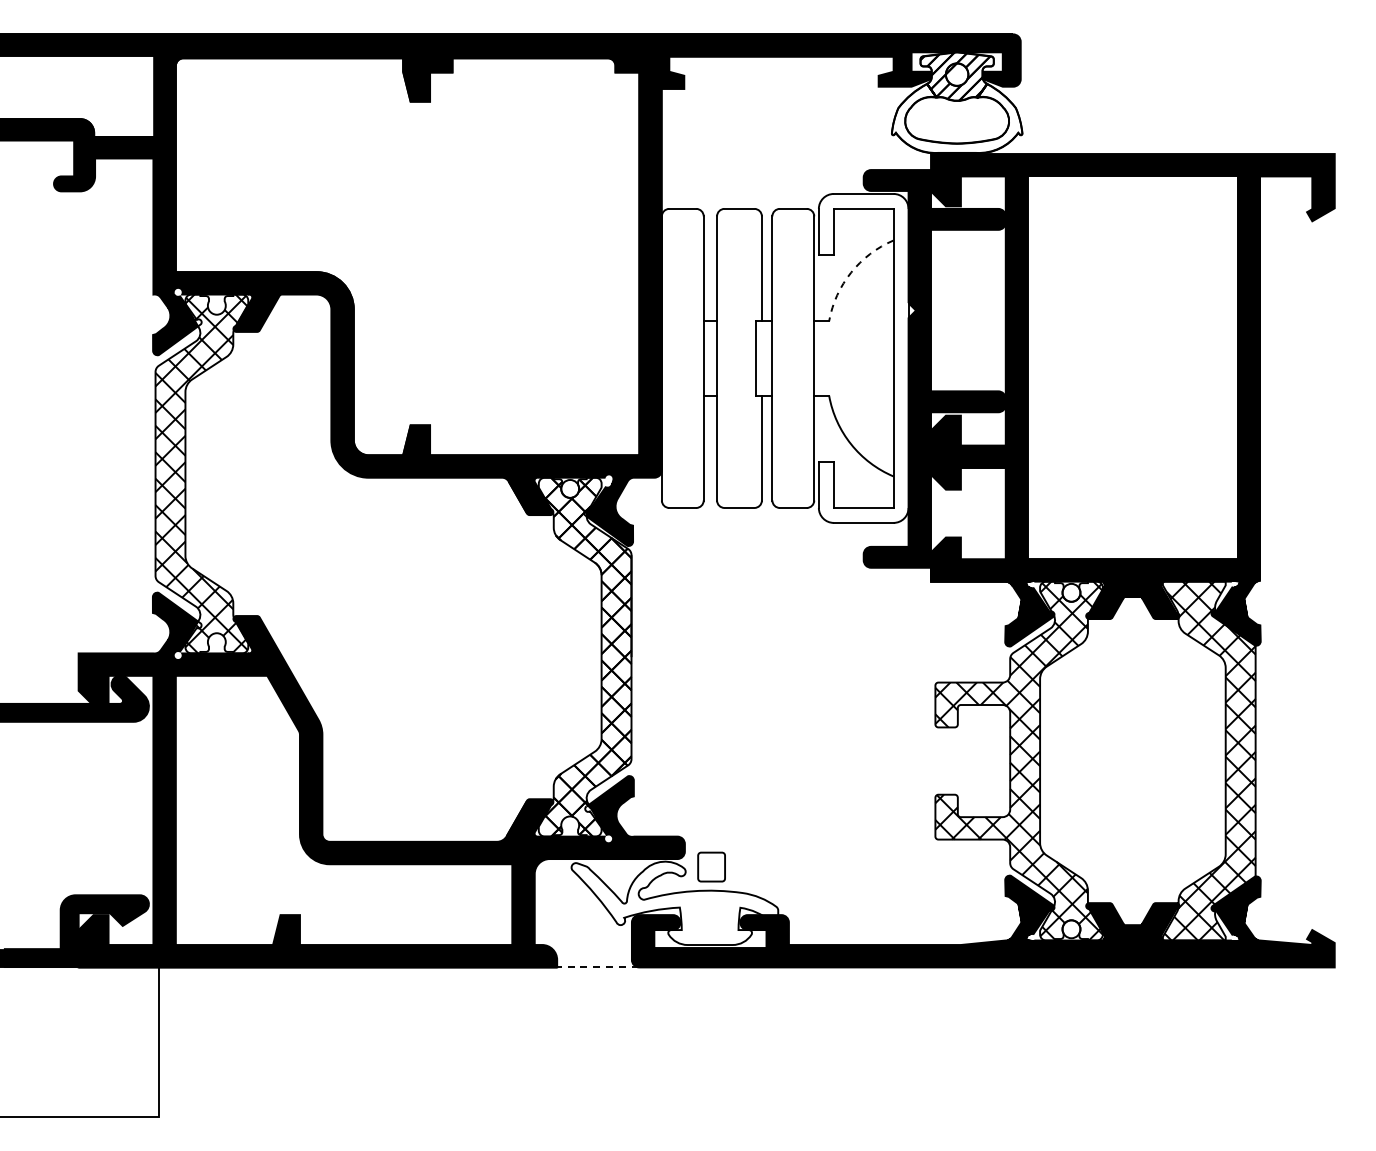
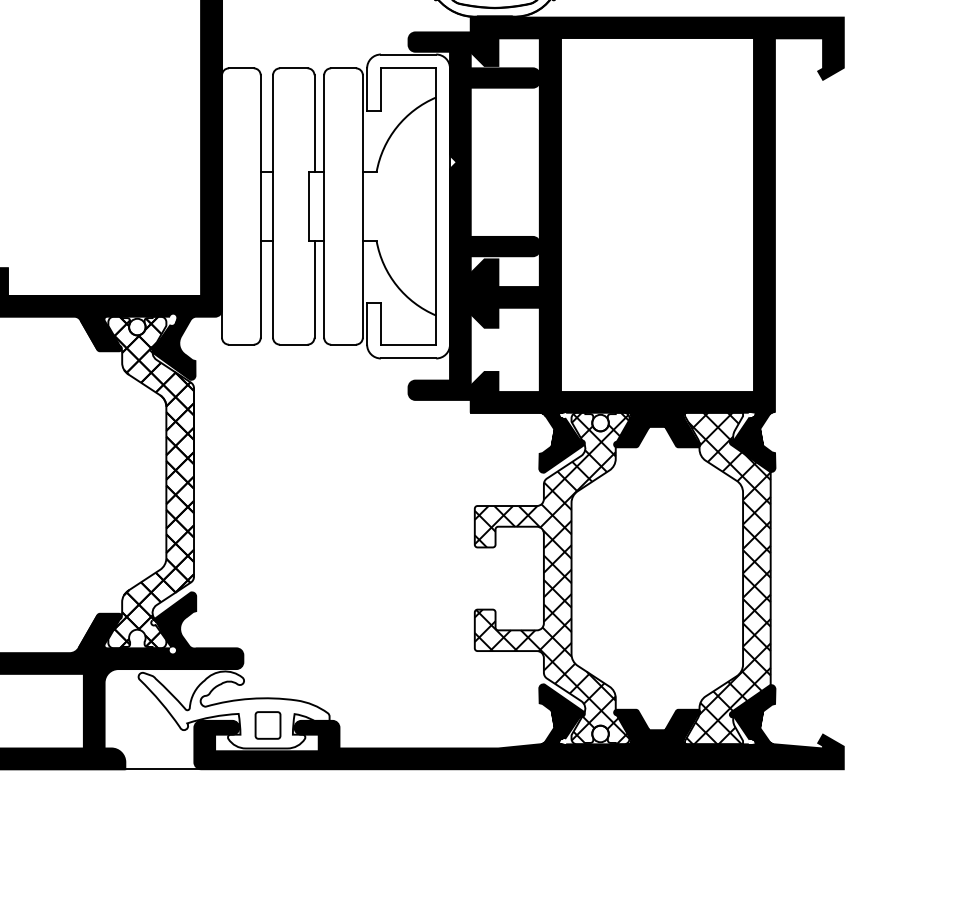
arc: (851, 272) -> (397, 127), dashed -> solid
part: (711, 866) -> (267, 724), moved
line: (597, 967) -> (162, 769), dashed -> solid

